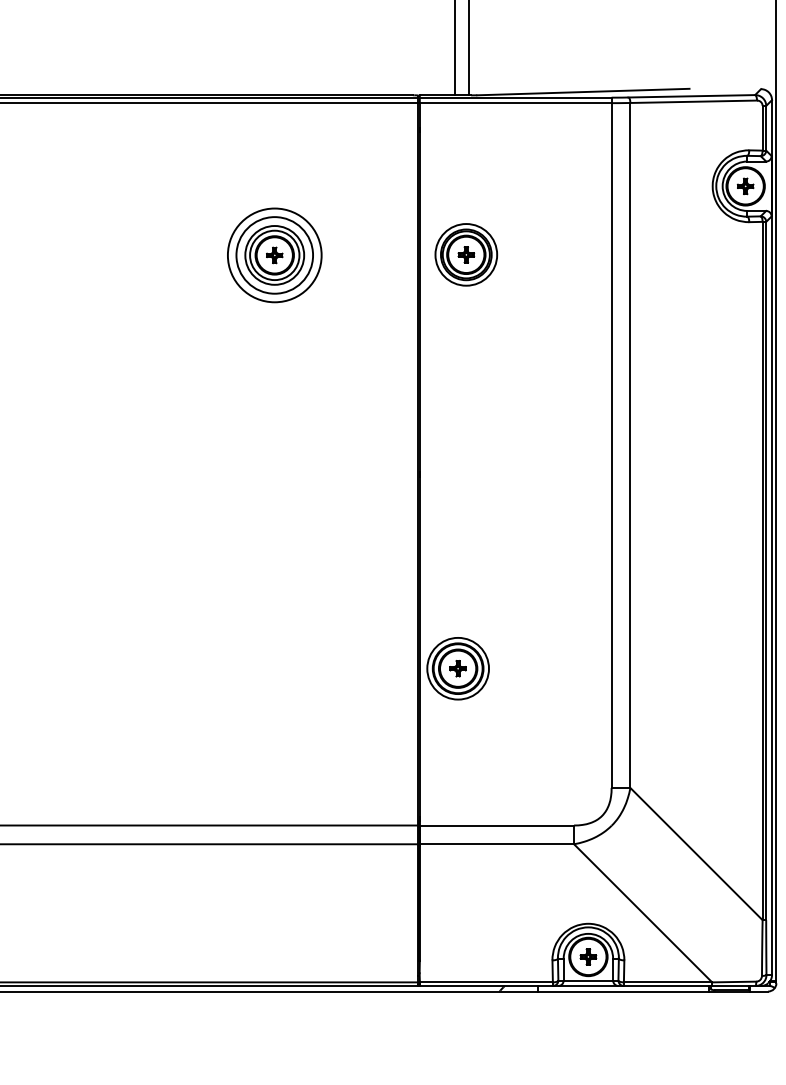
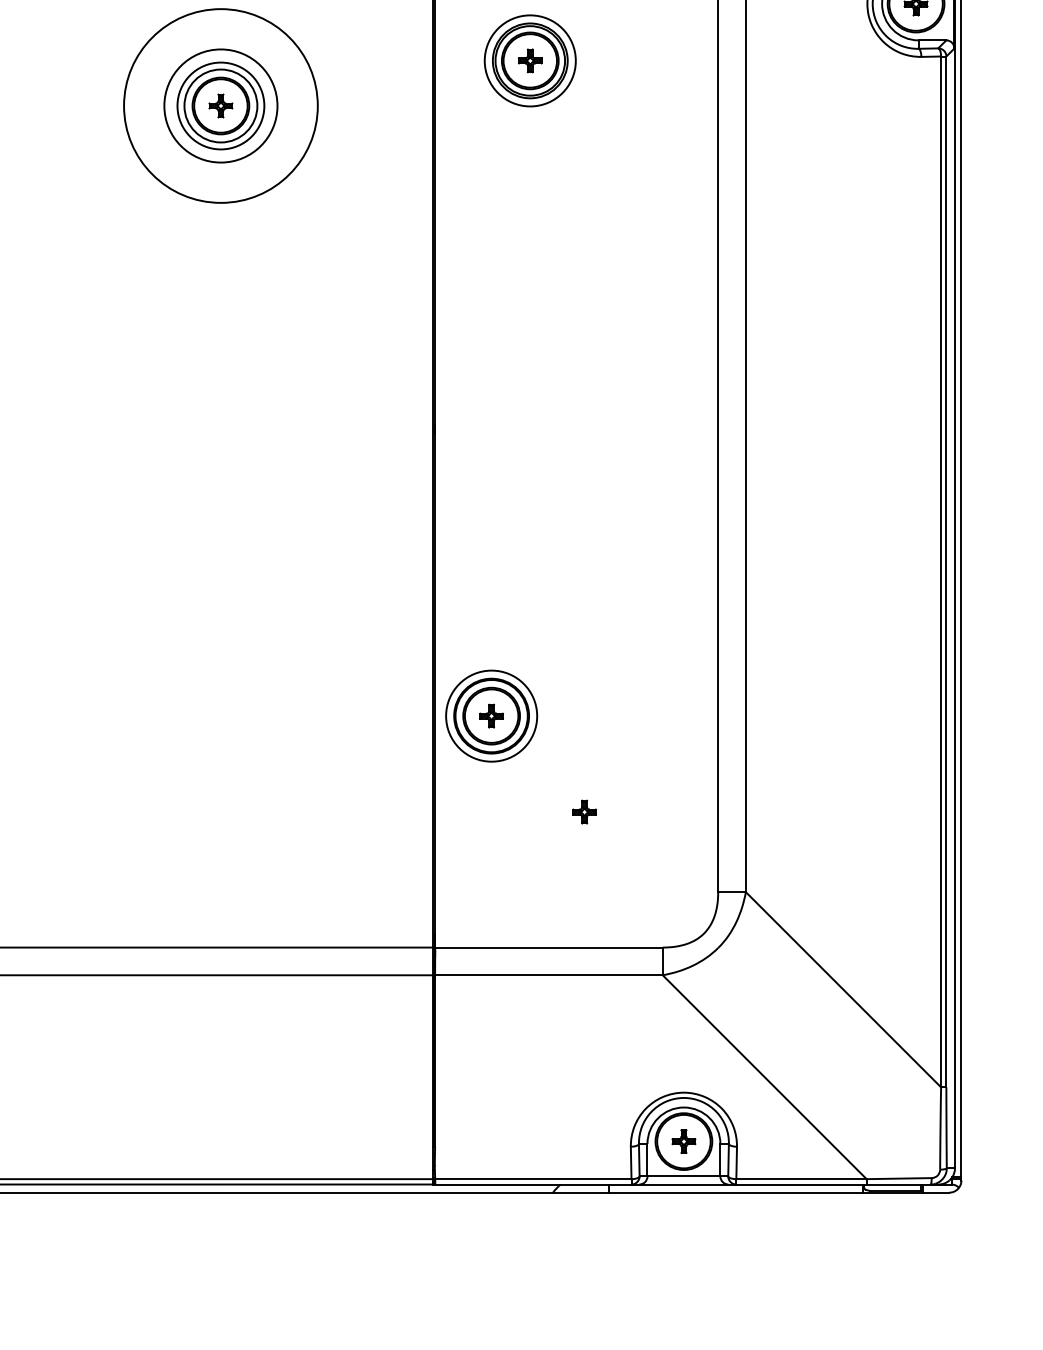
part: (466, 254) -> (530, 60), moved
circle: (274, 255) -> (220, 106), size x1.4
part: (520, 733) -> (583, 811), added

